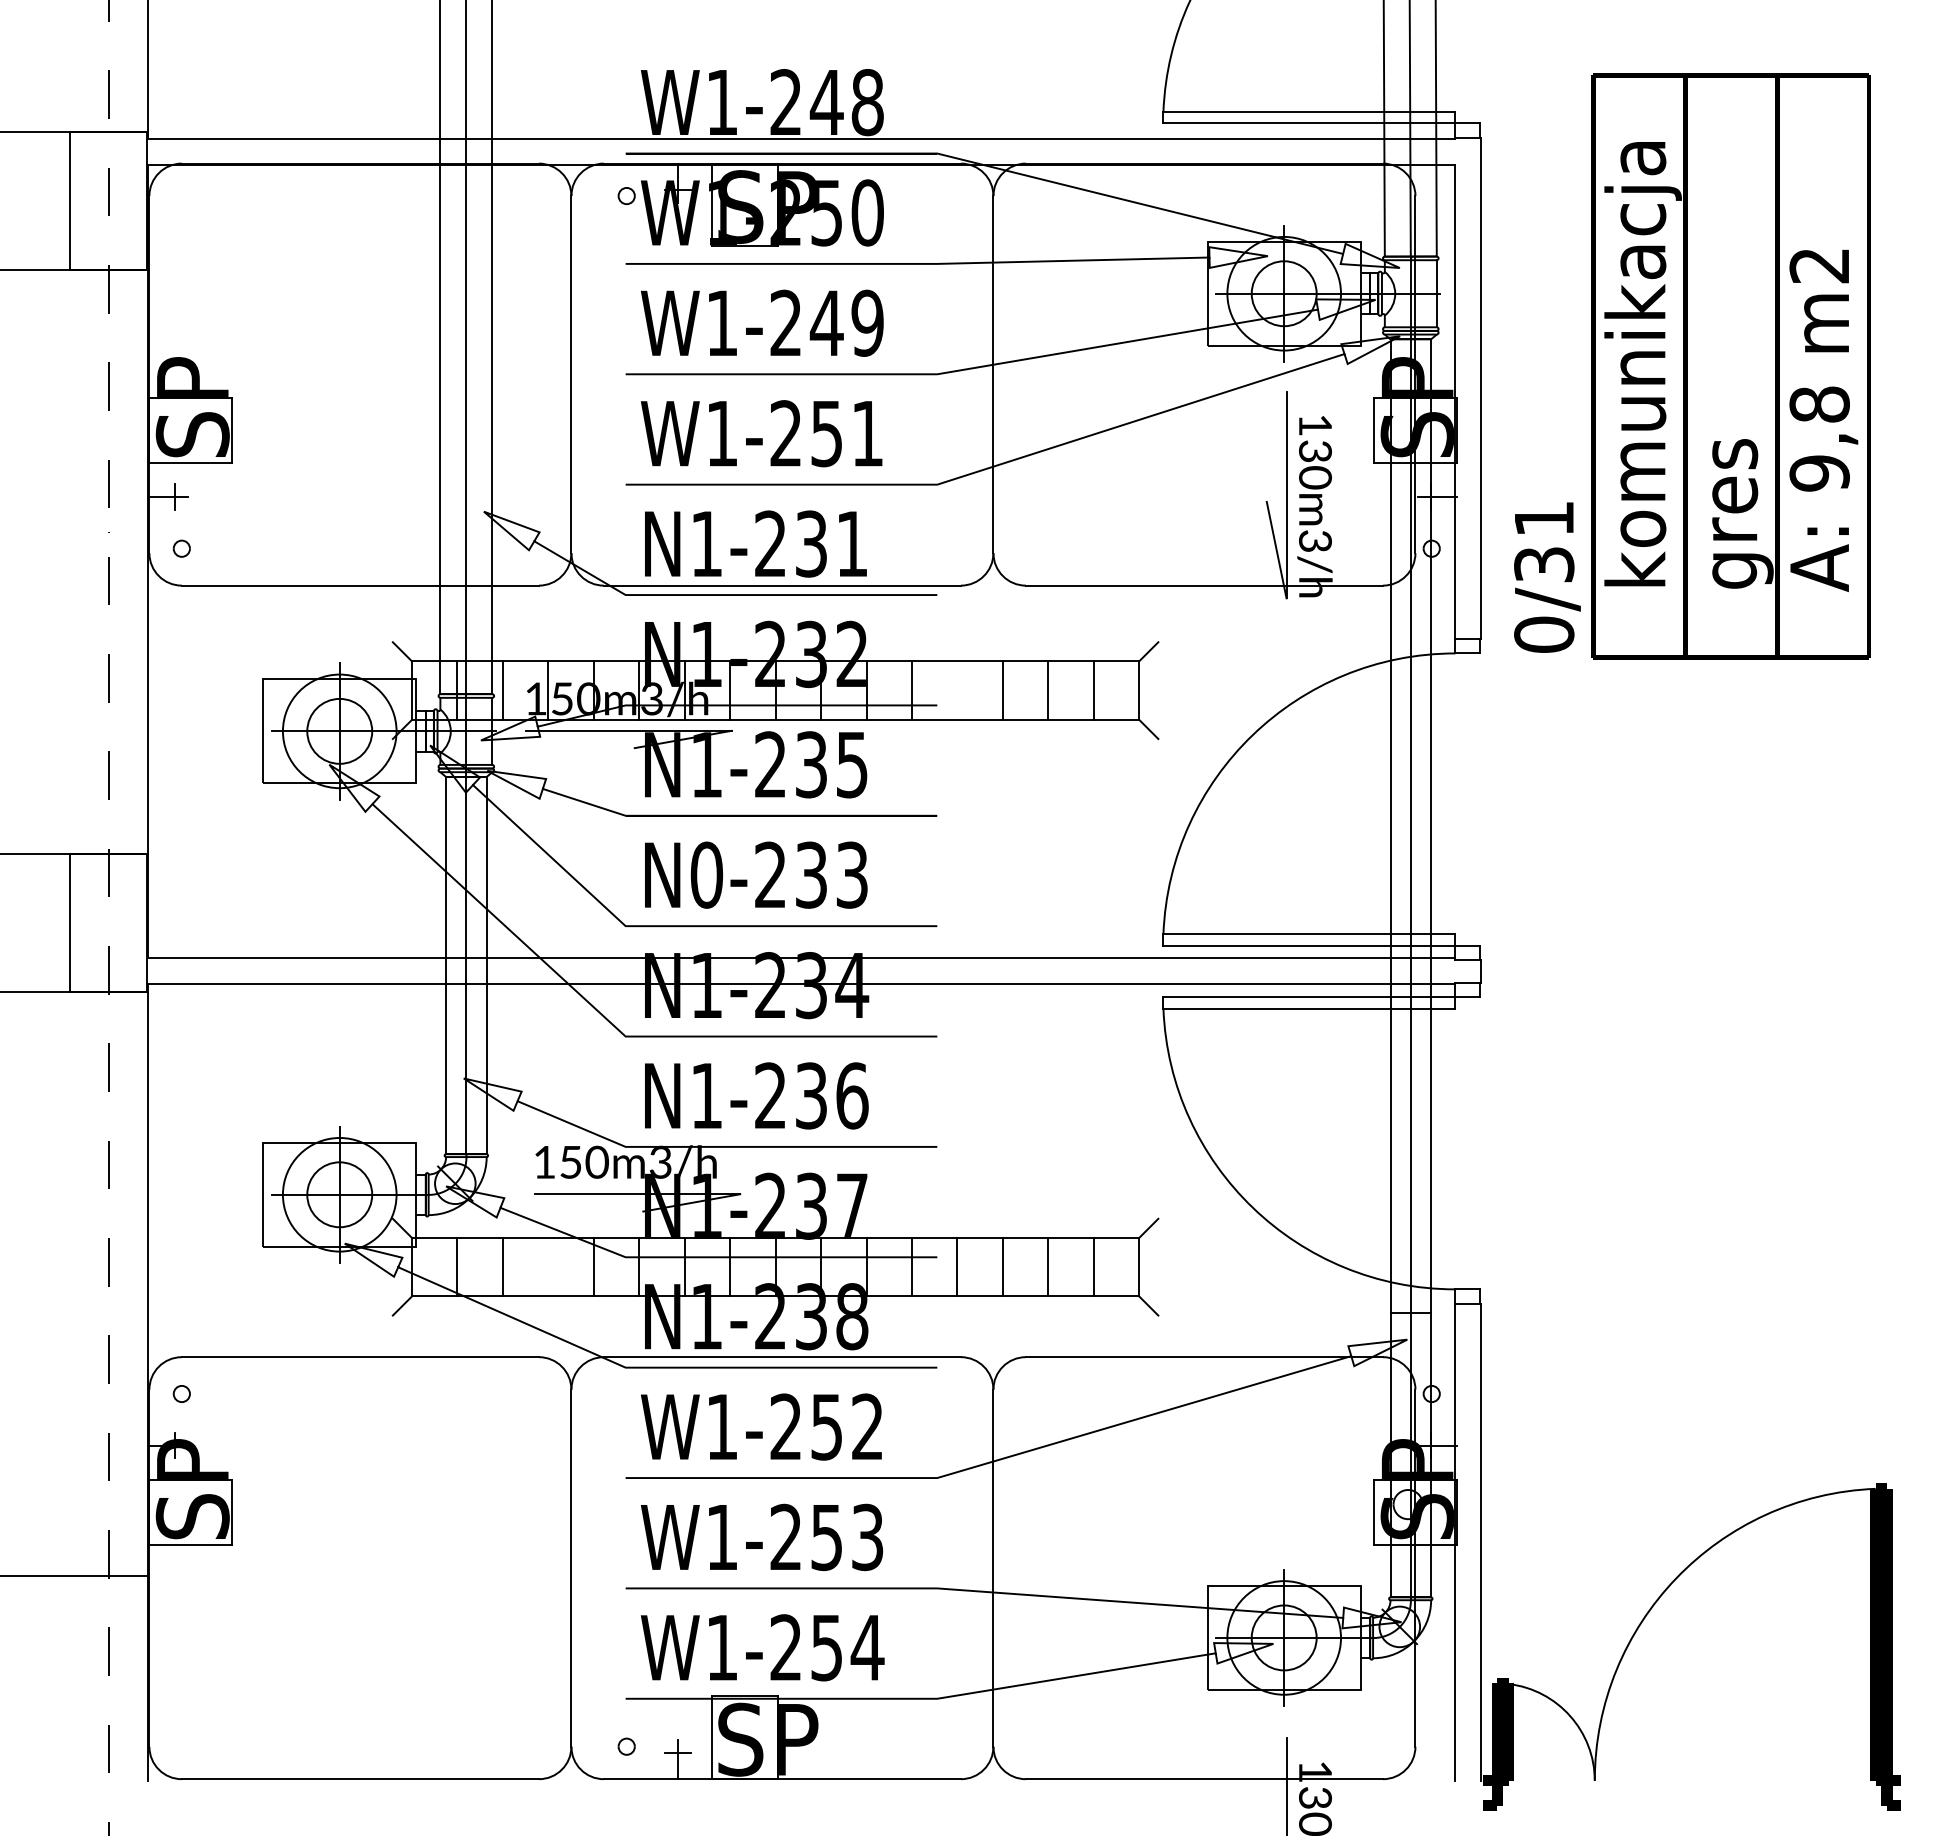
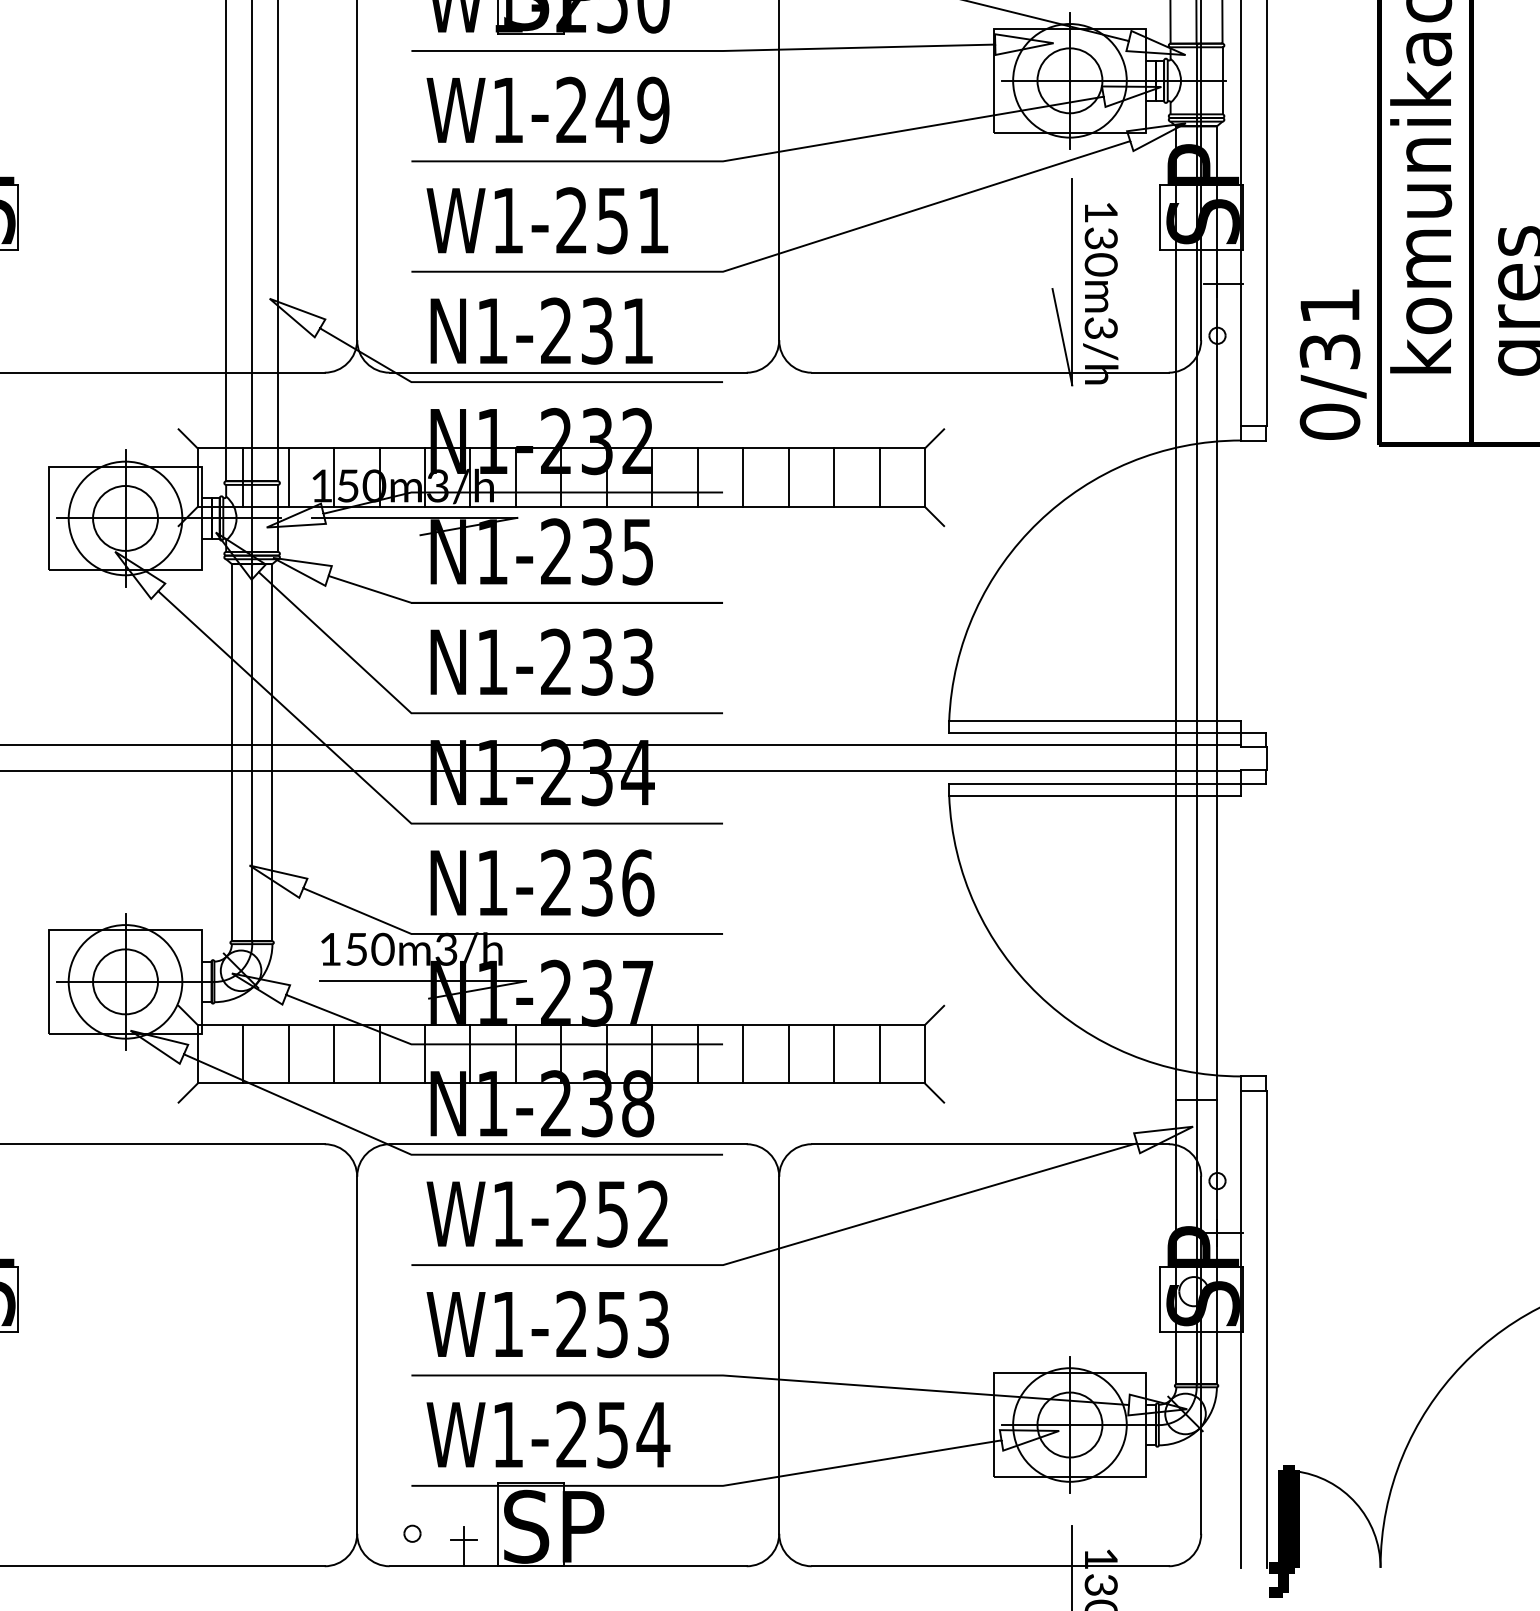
line: (957, 690) -> (743, 477), added
text: (706, 874) -> (492, 661), N0-233 -> N1-233
line: (548, 1266) -> (334, 1053), added

